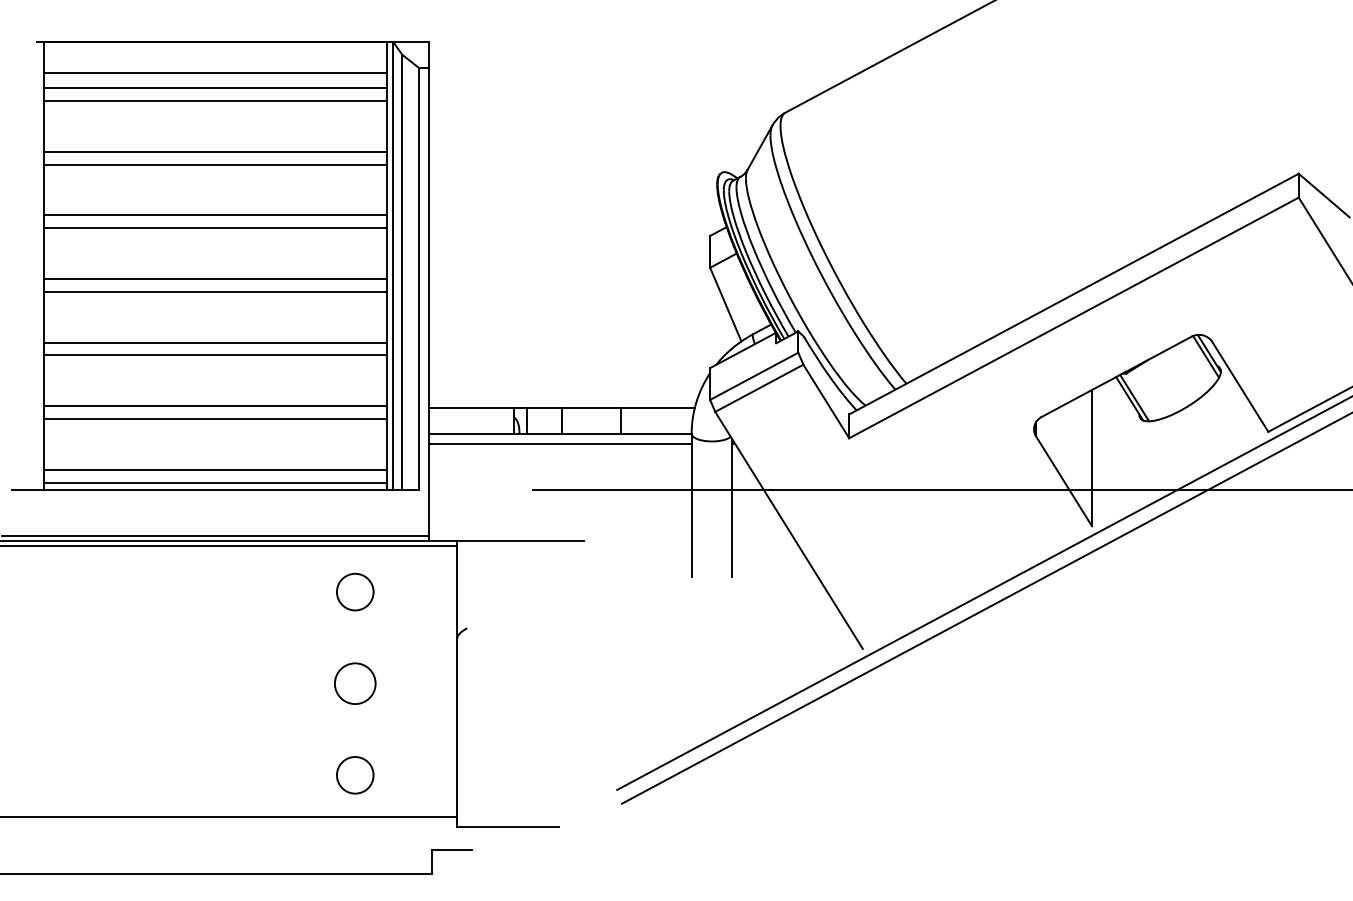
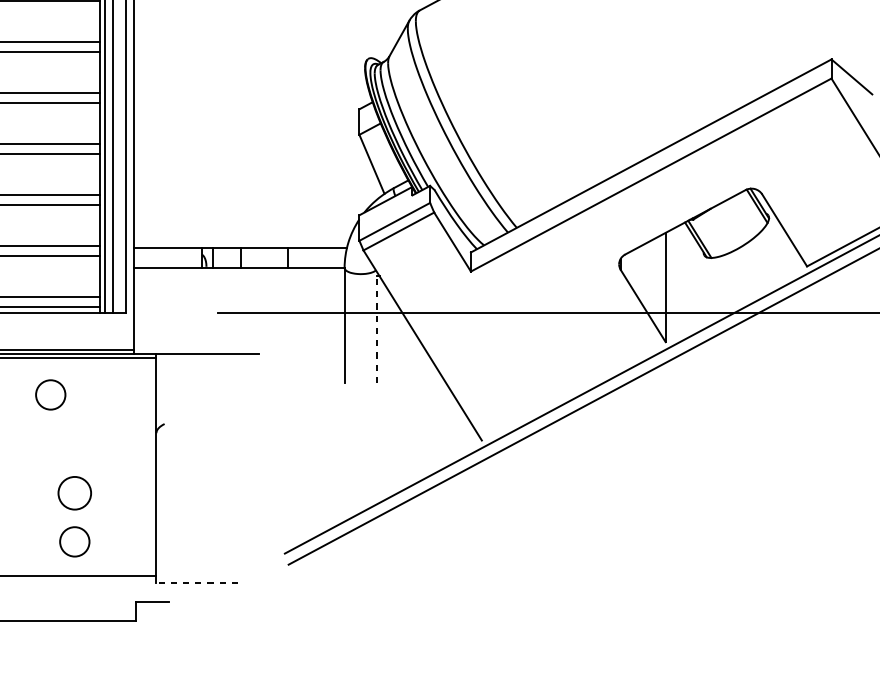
line: (560, 444) -> (239, 276), removed
line: (732, 508) -> (377, 327), solid -> dashed
circle: (355, 591) -> (50, 394), moved
circle: (355, 683) -> (75, 493), moved
line: (507, 826) -> (196, 582), solid -> dashed

